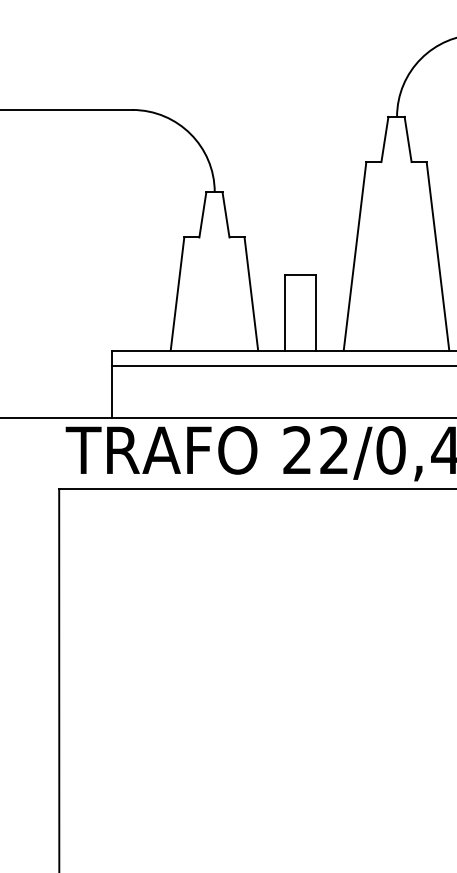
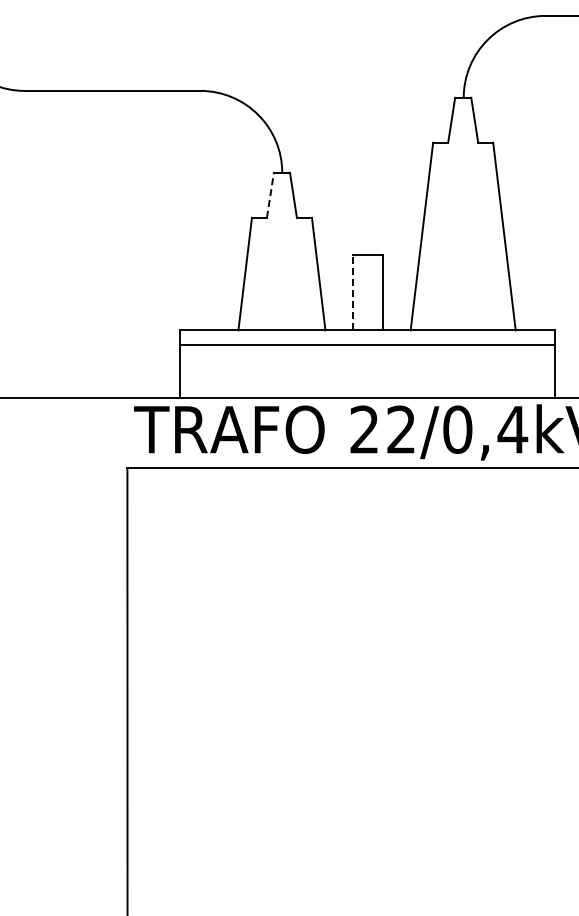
line: (202, 215) -> (270, 195), solid -> dashed
line: (285, 312) -> (352, 292), solid -> dashed

